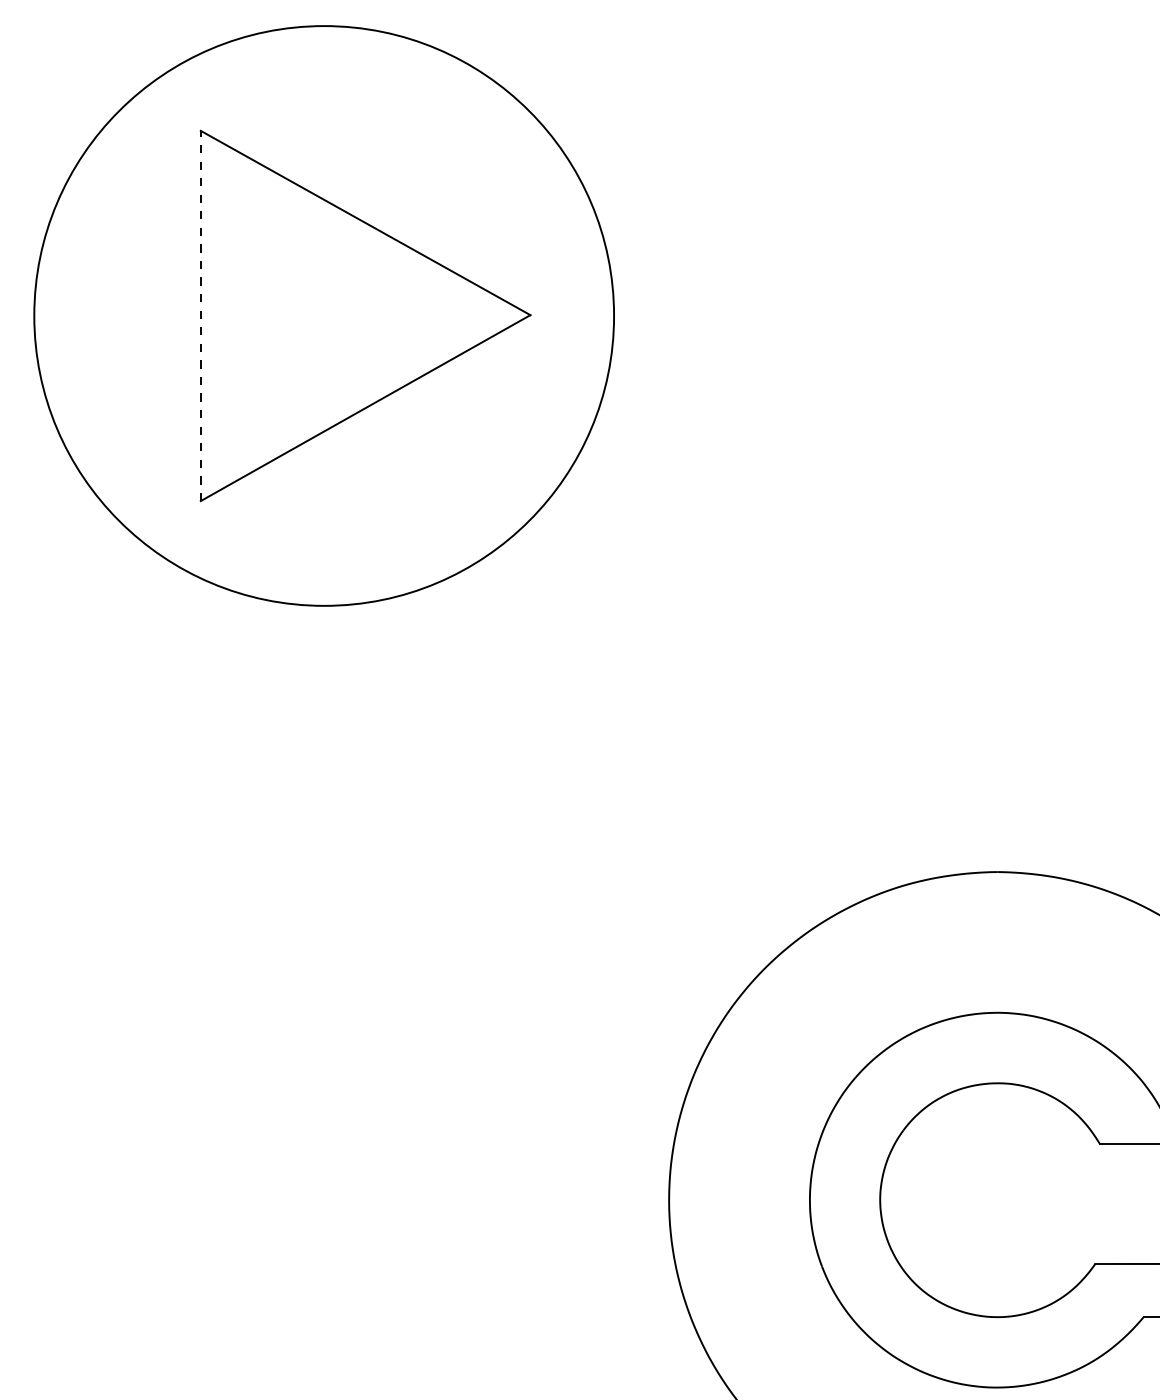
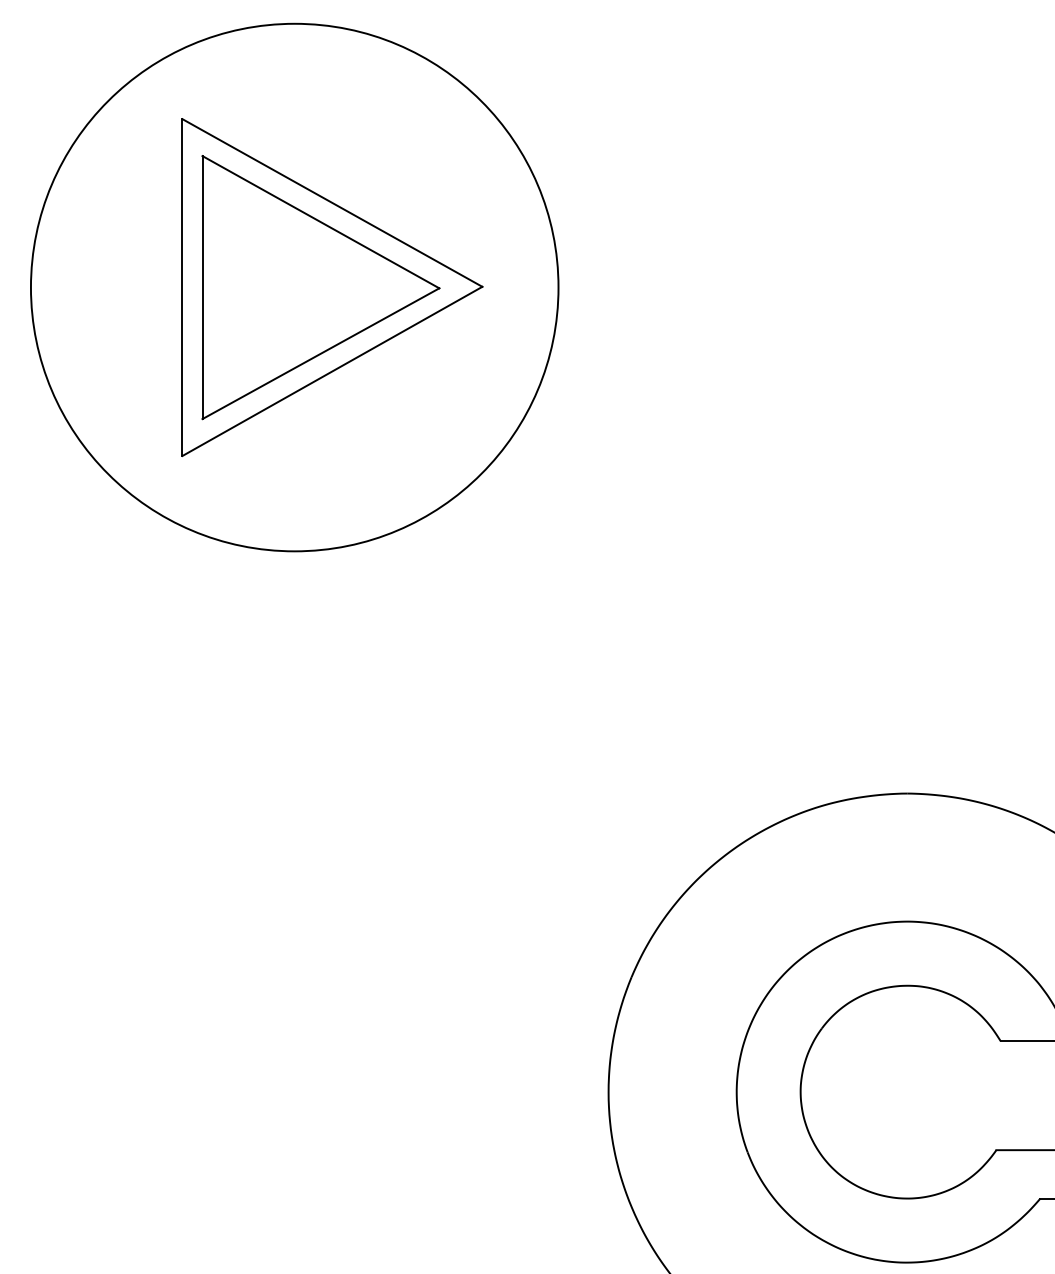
line: (200, 315) -> (182, 287), dashed -> solid
part: (352, 315) -> (320, 287), added

